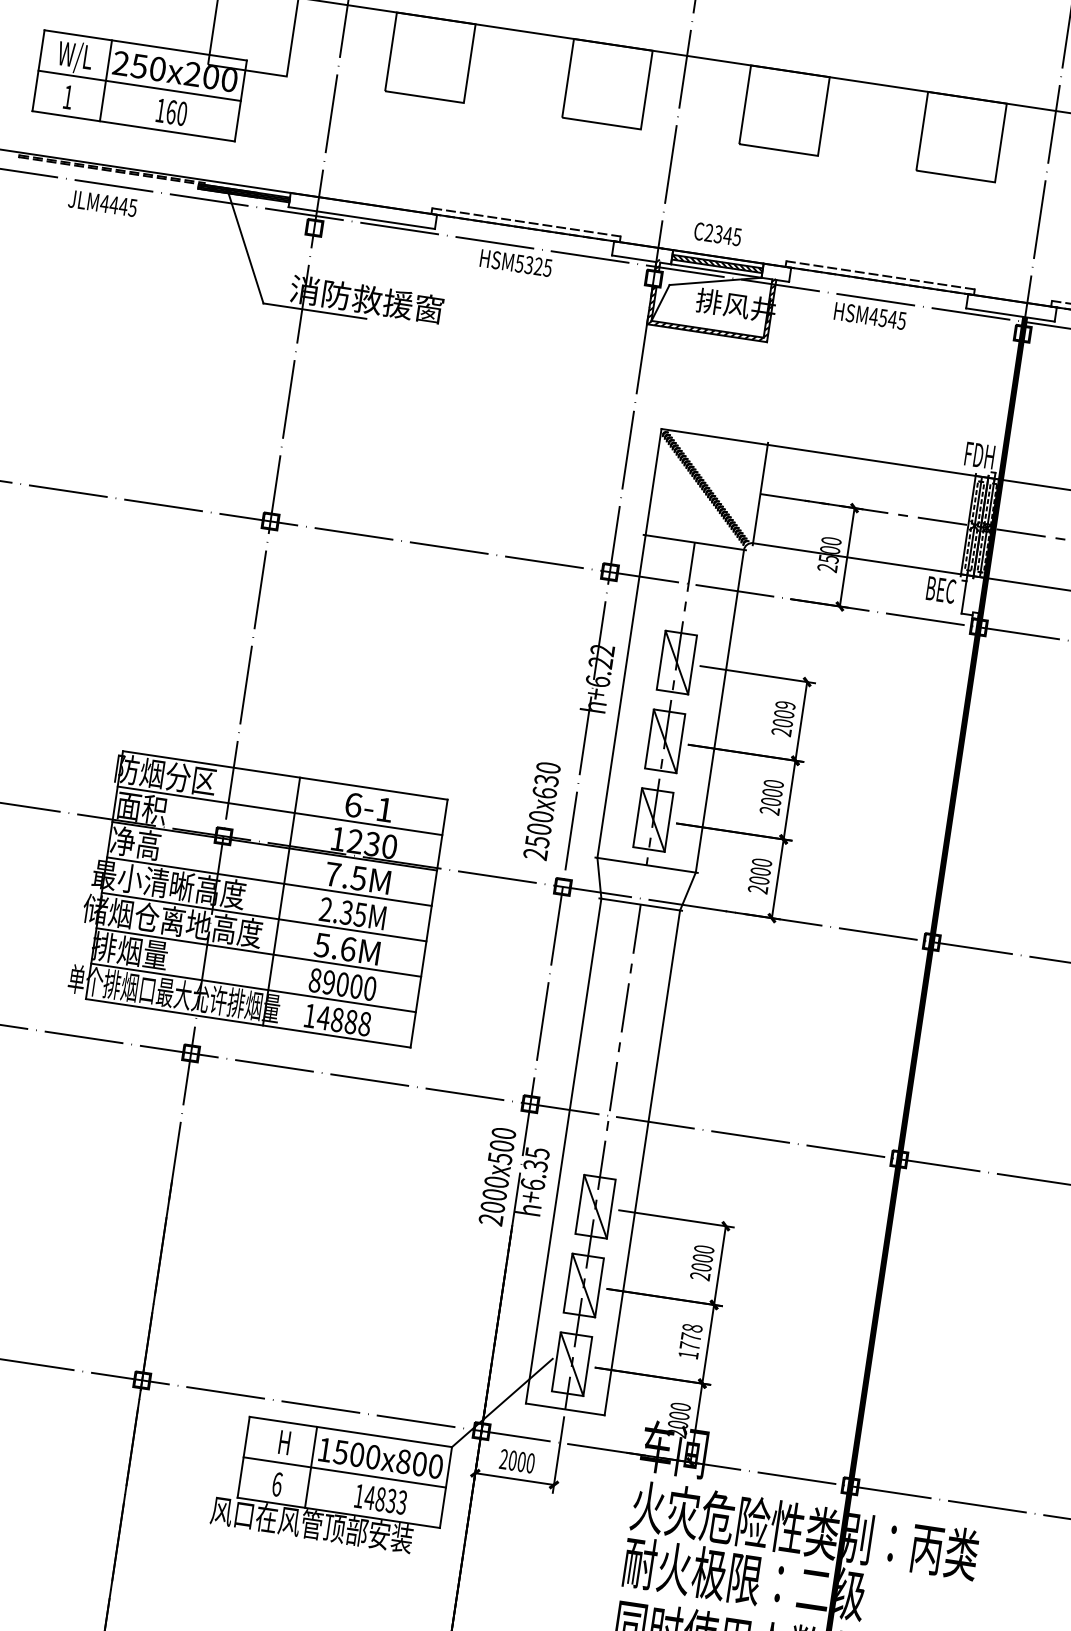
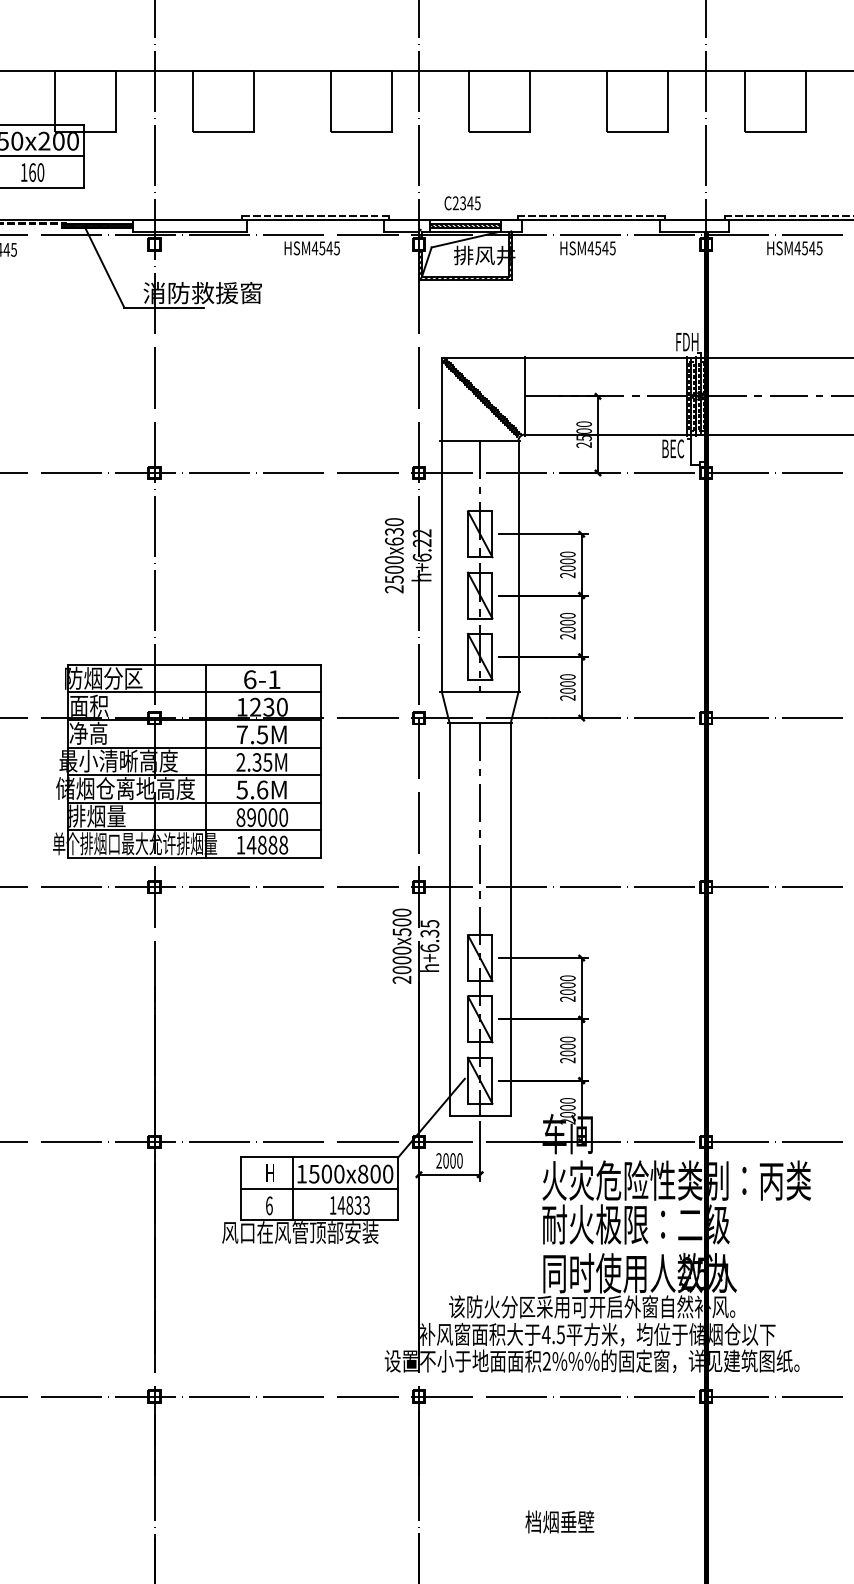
text: (527, 265) -> (321, 248), HSM5325 -> HSM4545
text: (785, 705) -> (567, 554), 2009 -> 2000
text: (542, 810) -> (394, 555), moved
text: (690, 1340) -> (567, 1049), 1778 -> 2000

